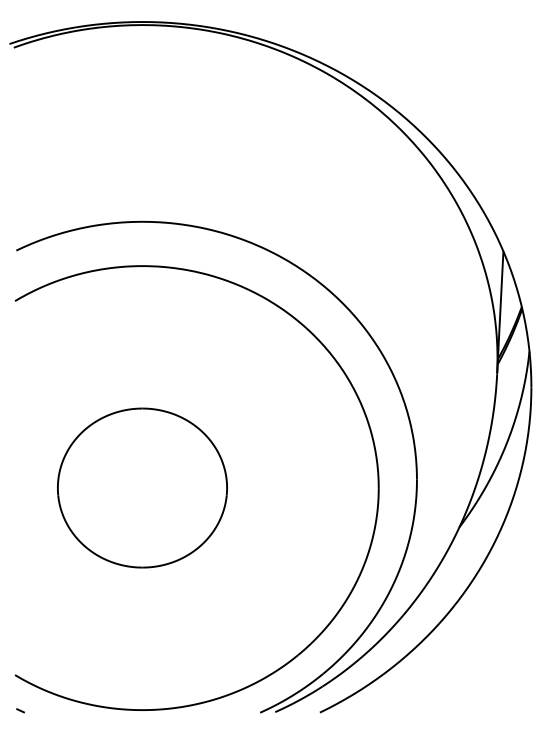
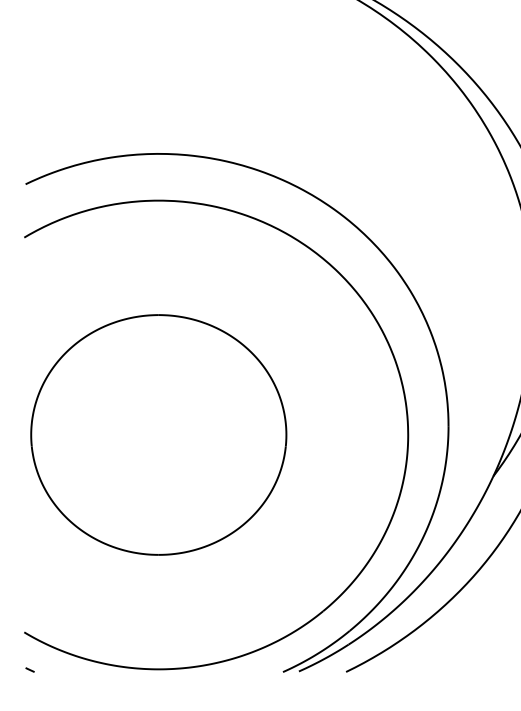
part: (142, 487) -> (158, 434), size x1.43

